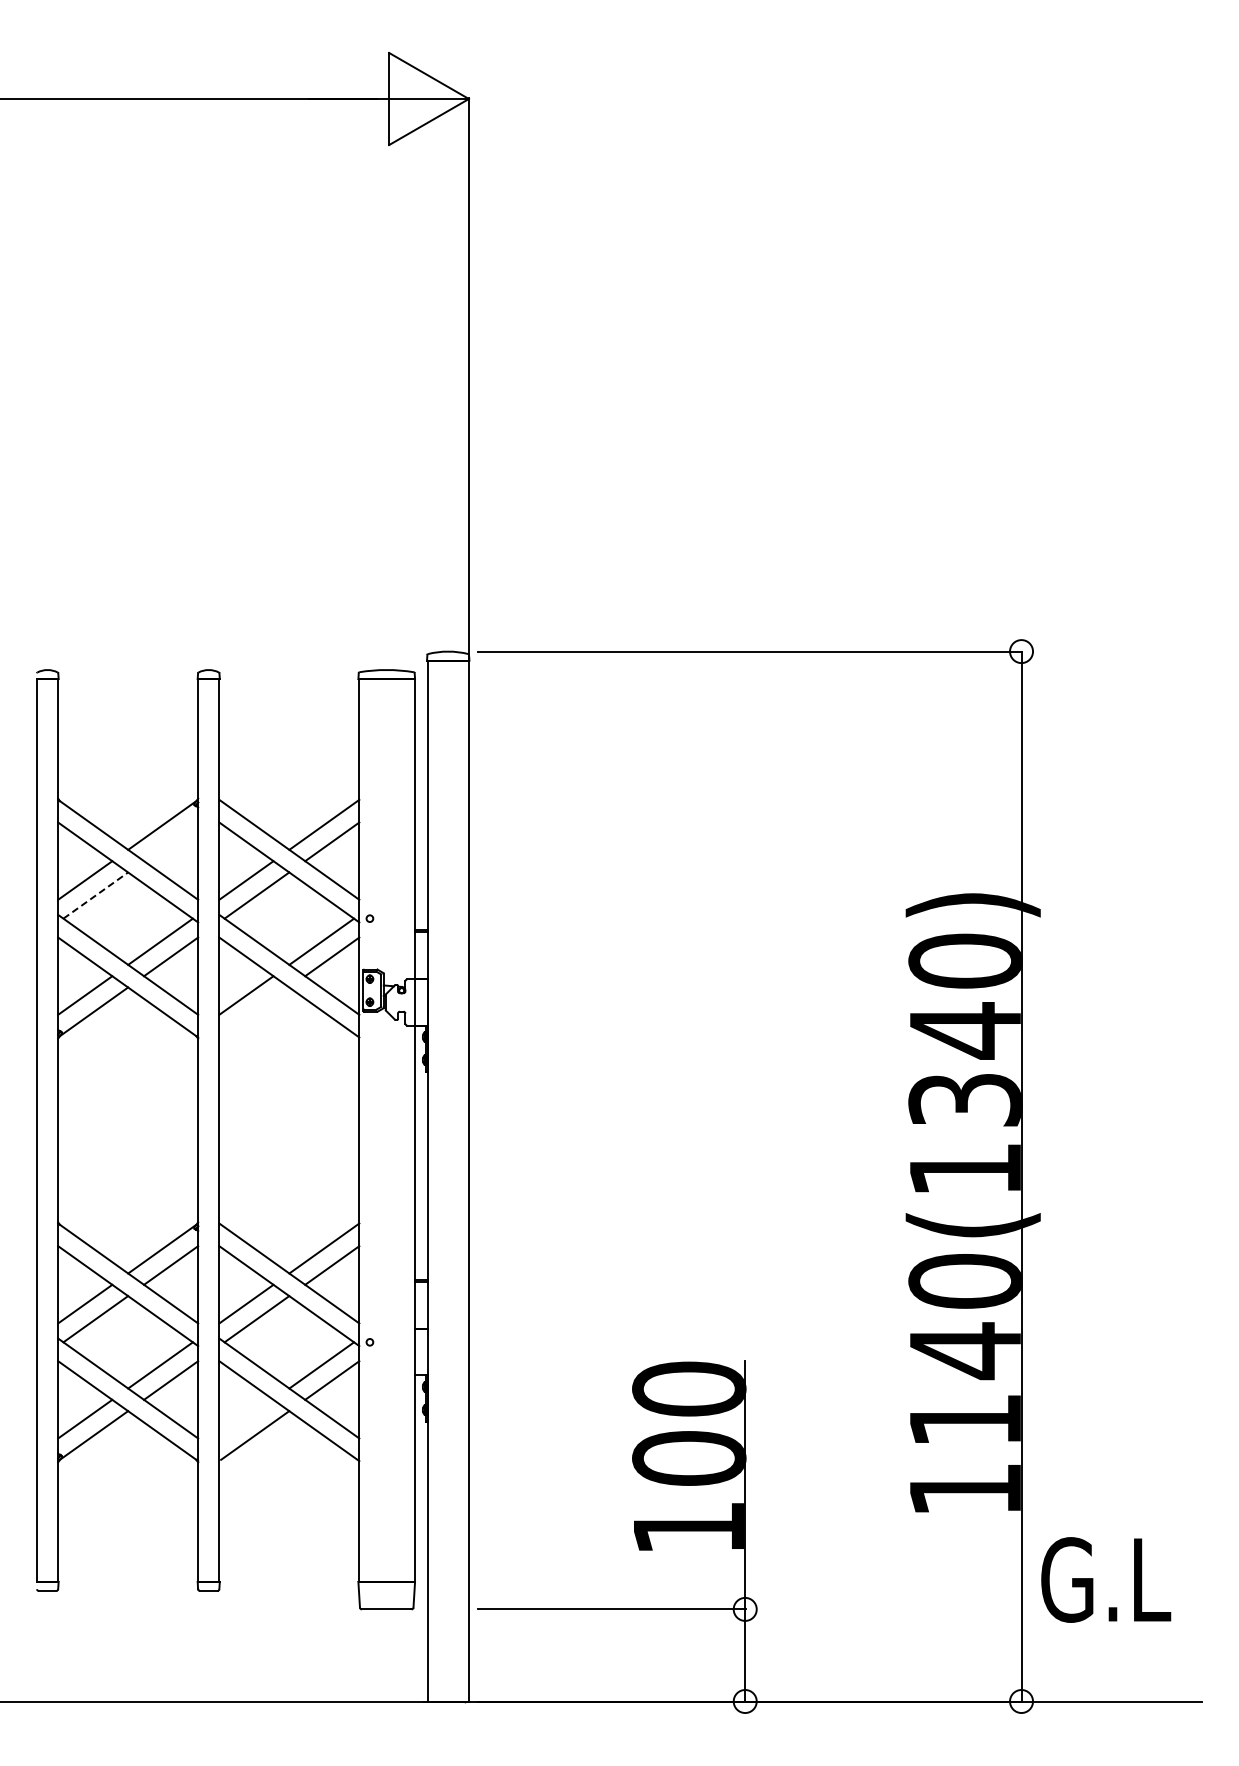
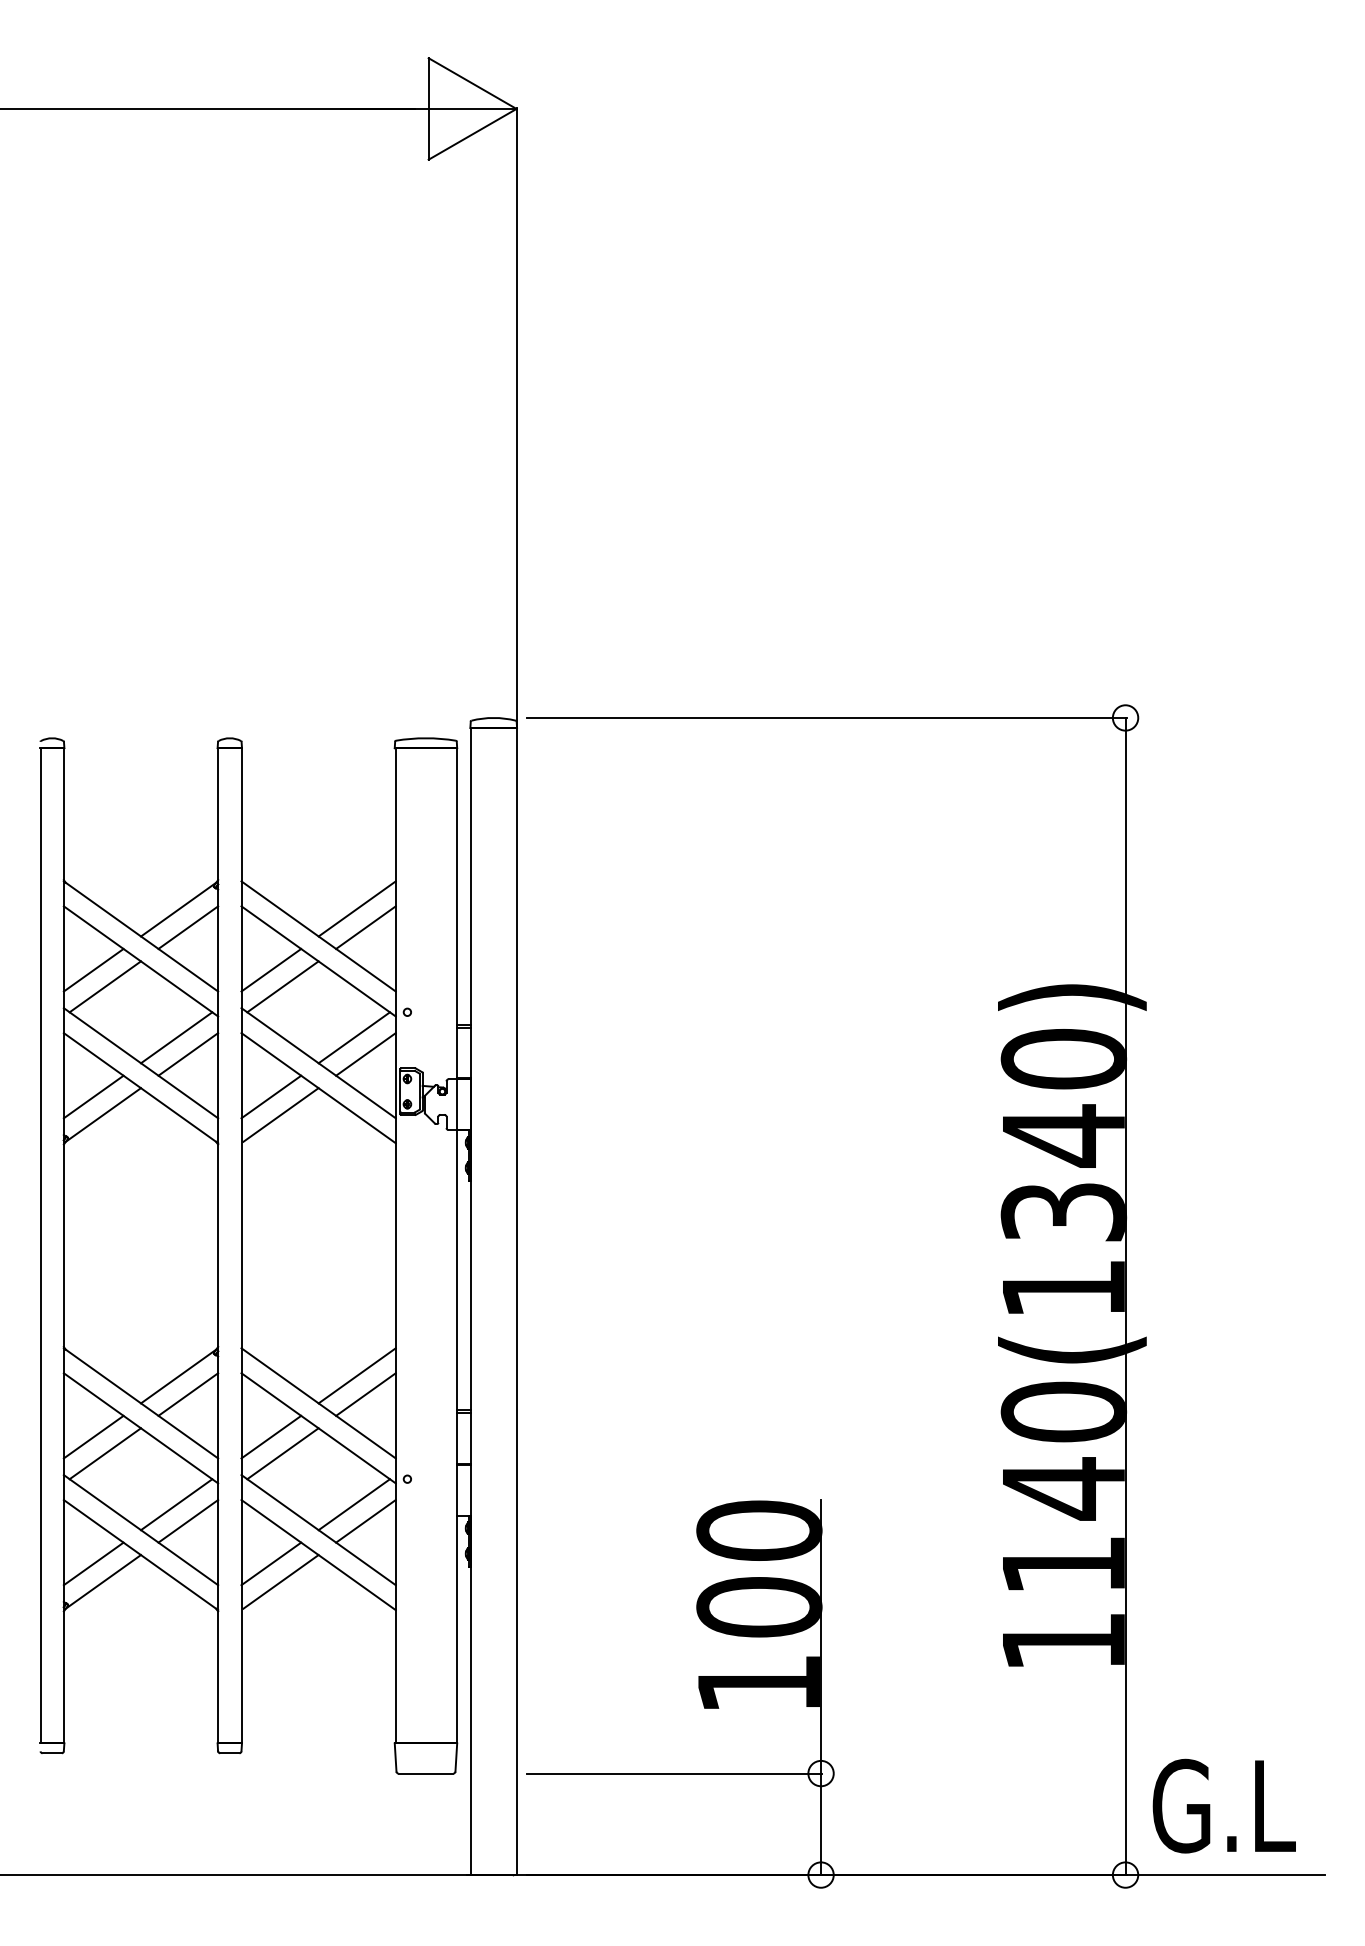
line: (171, 841) -> (188, 927), added
line: (95, 895) -> (104, 986), dashed -> solid
line: (255, 1011) -> (281, 1114), added
line: (246, 1418) -> (271, 1563), added
text: (1106, 1579) -> (1224, 1805), moved

